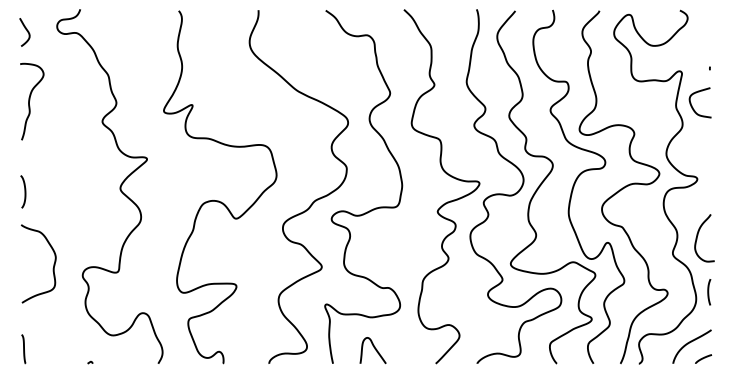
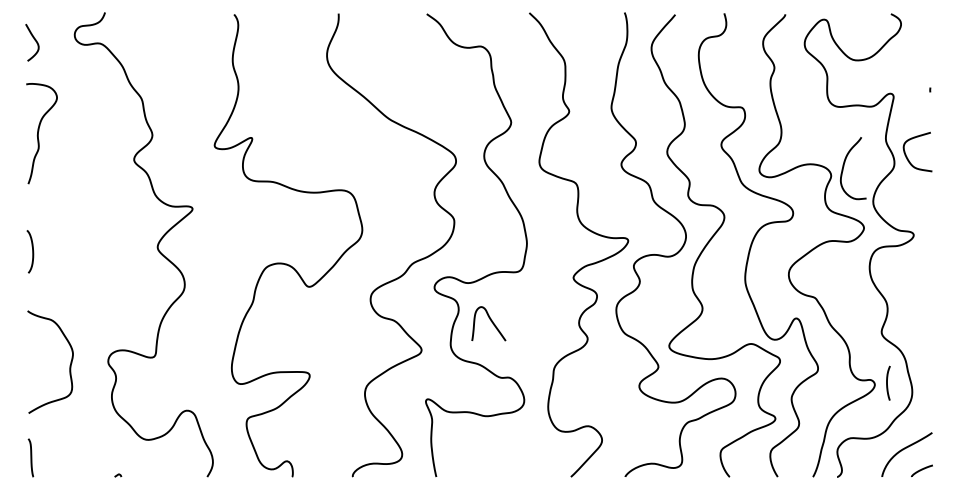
curve: (692, 106) -> (907, 156), moved
curve: (697, 236) -> (844, 166), moved
curve: (53, 266) -> (69, 365), moved
curve: (708, 291) -> (887, 382), moved
curve: (374, 348) -> (490, 321), moved

